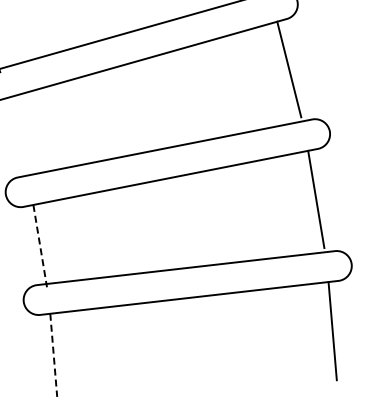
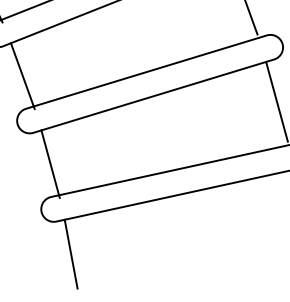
line: (17, 137) -> (22, 75), added
line: (40, 246) -> (50, 164), dashed -> solid
line: (53, 355) -> (70, 254), dashed -> solid

